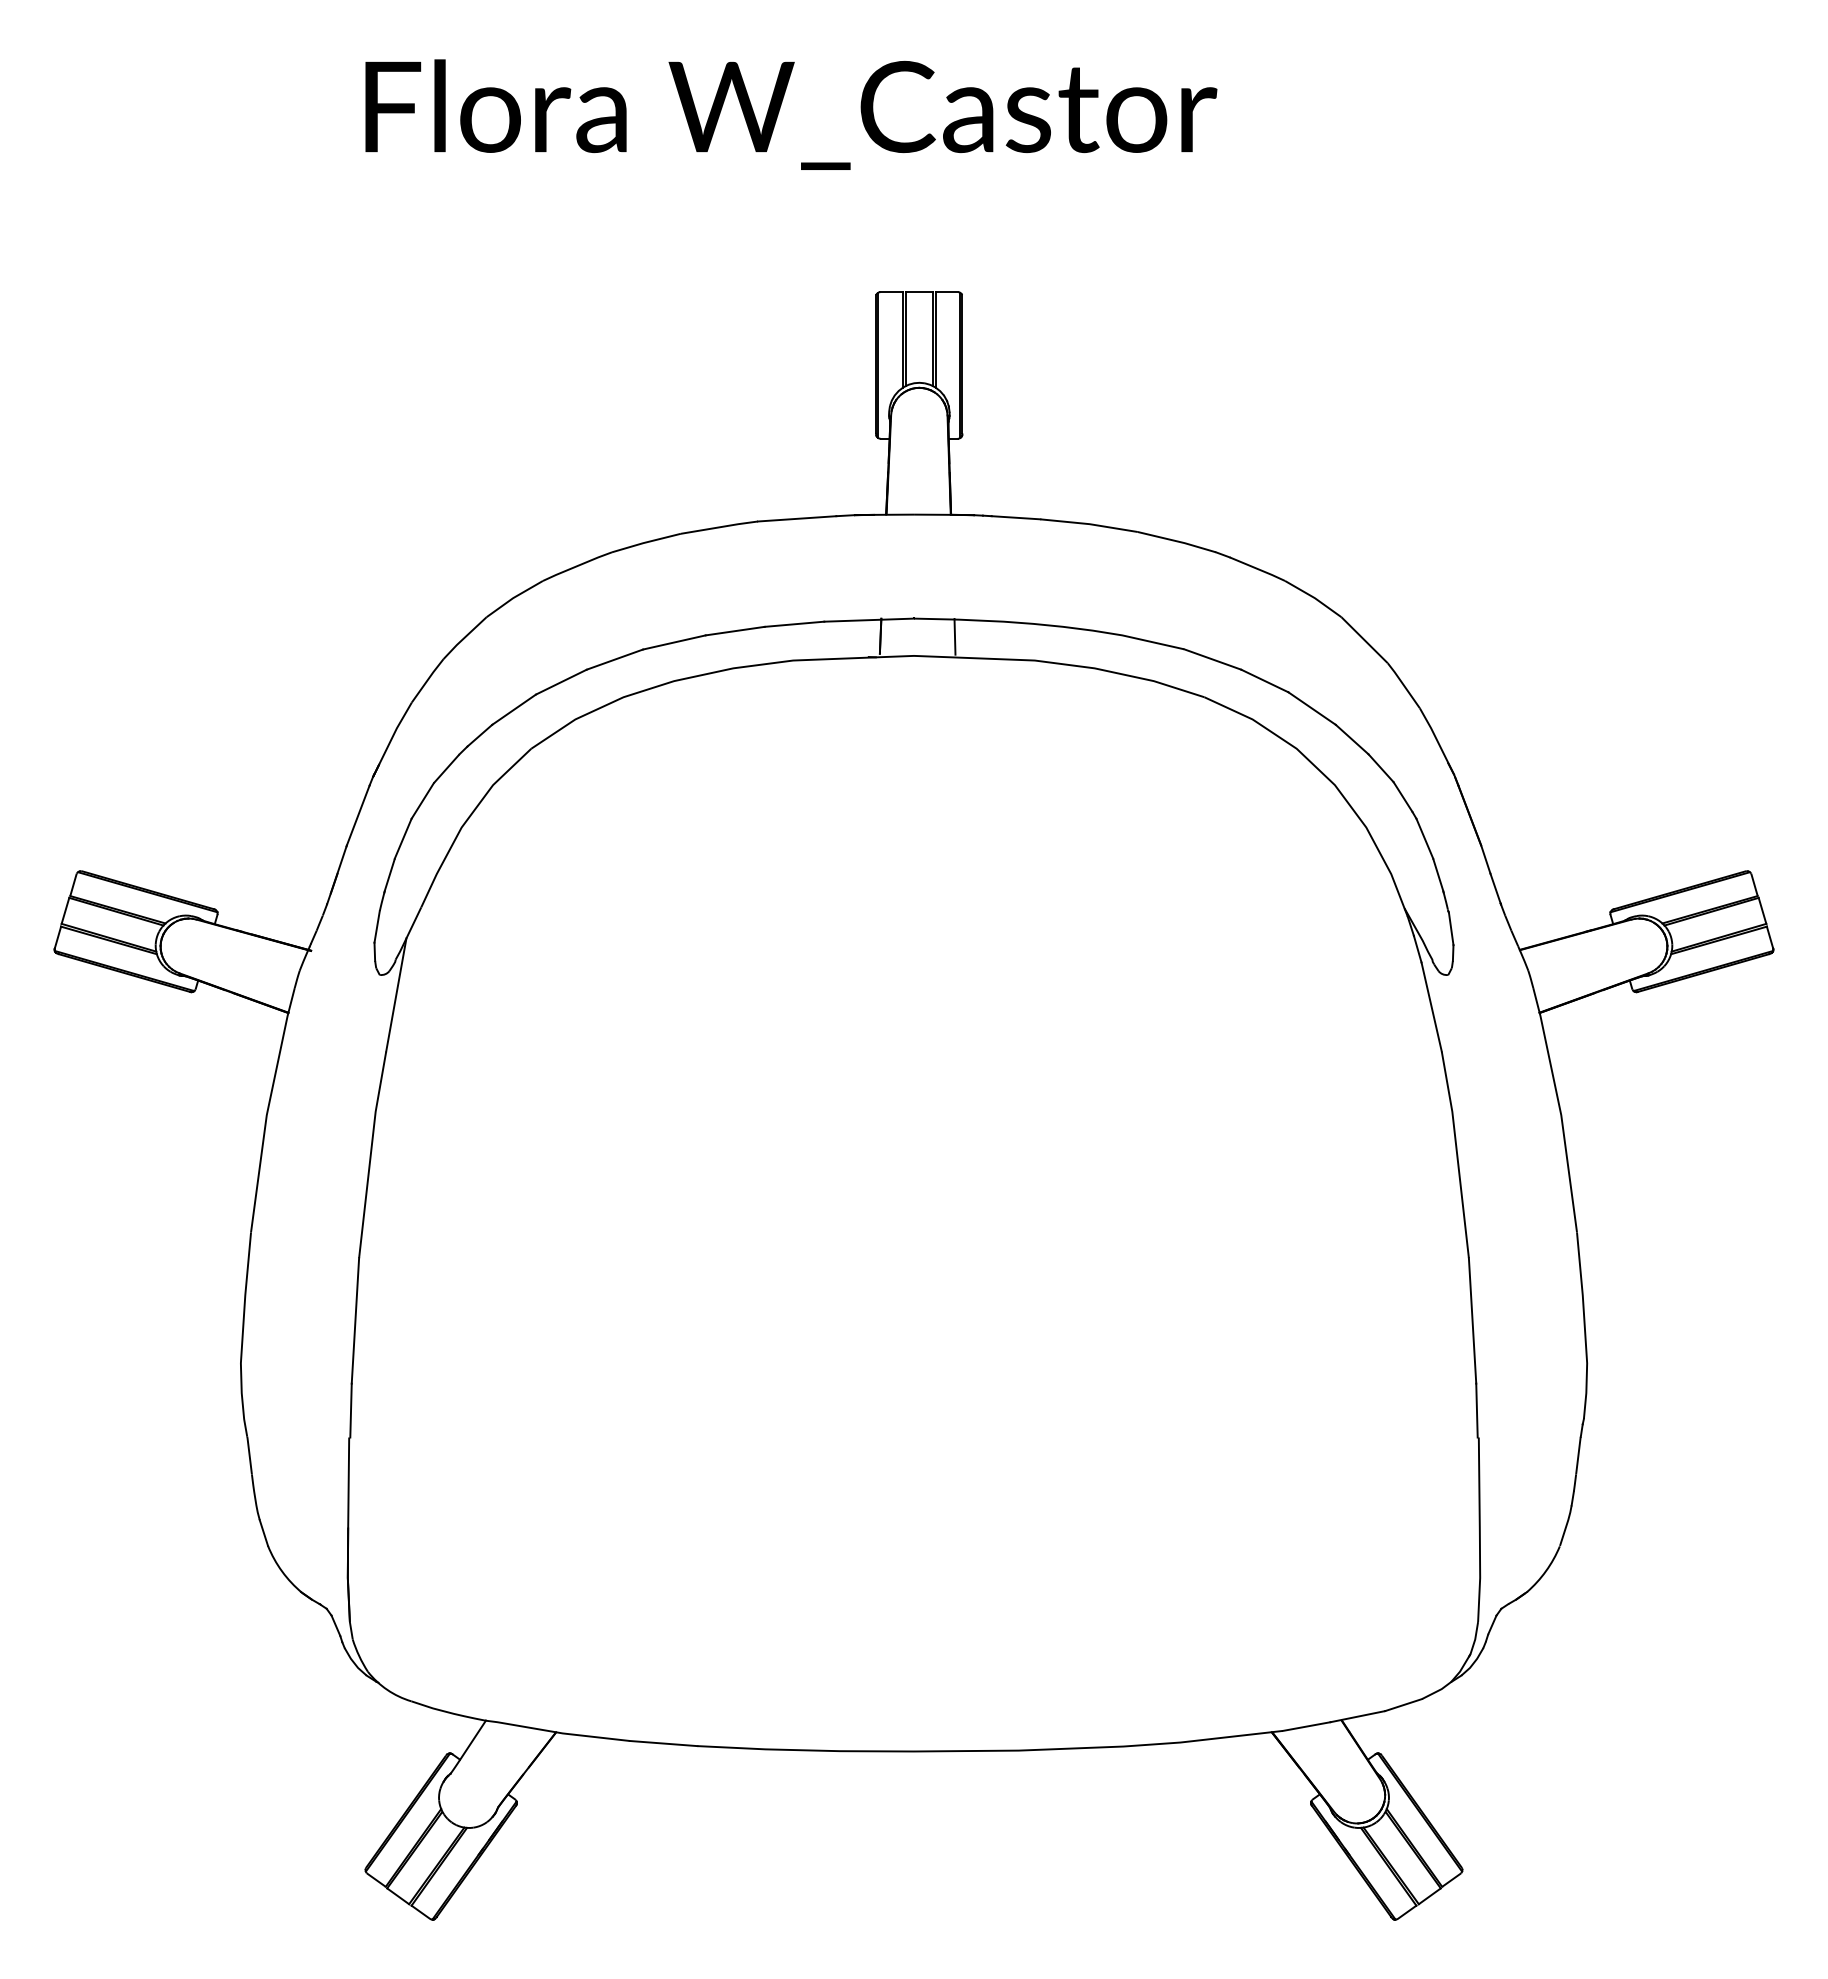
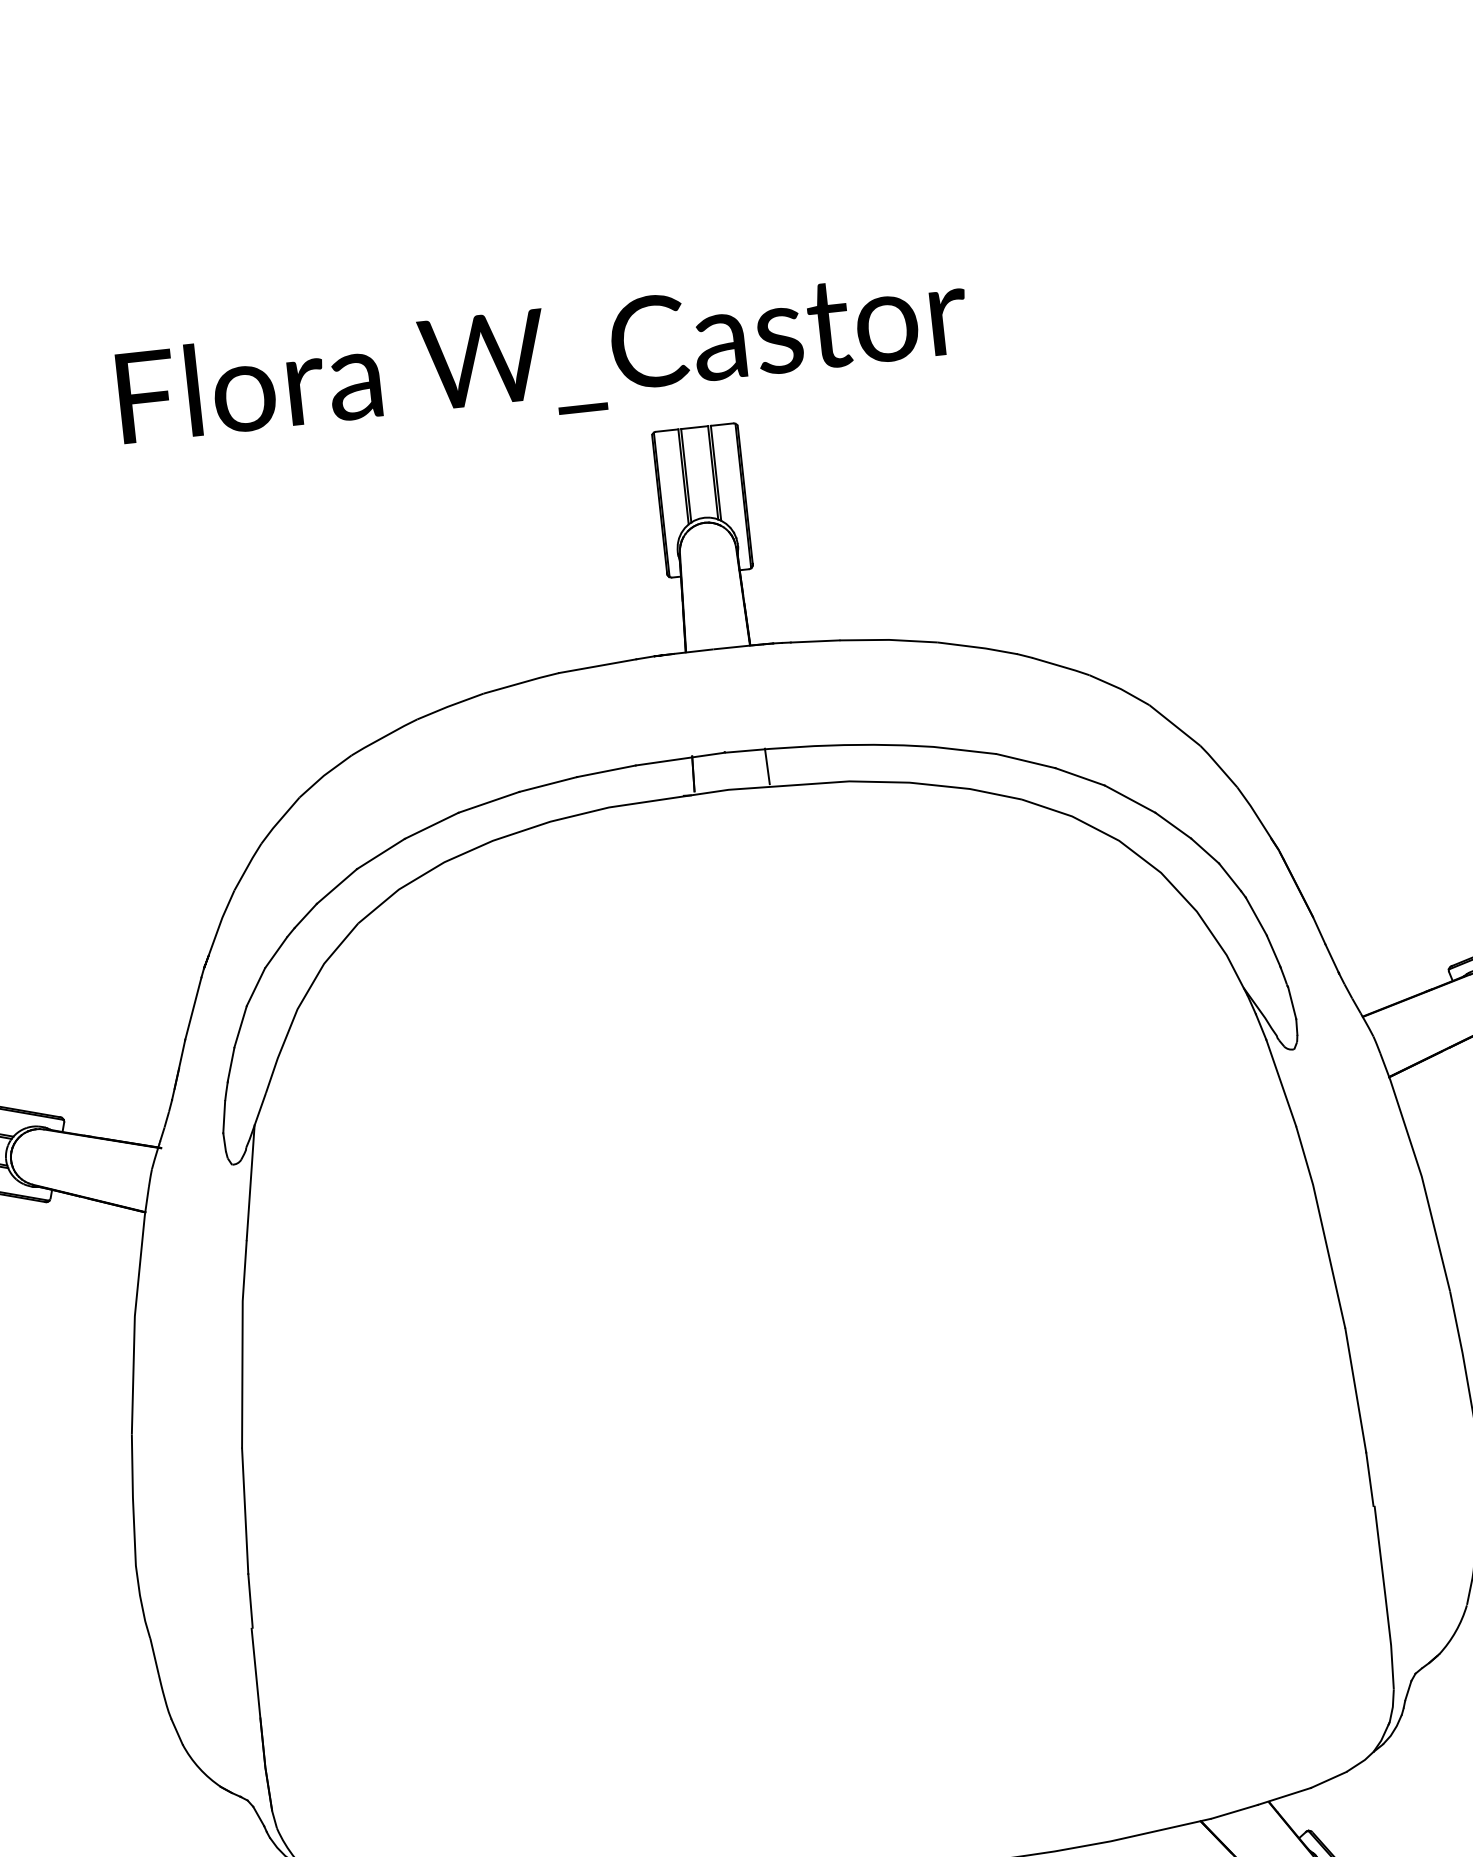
text: (791, 114) -> (543, 360), moved

